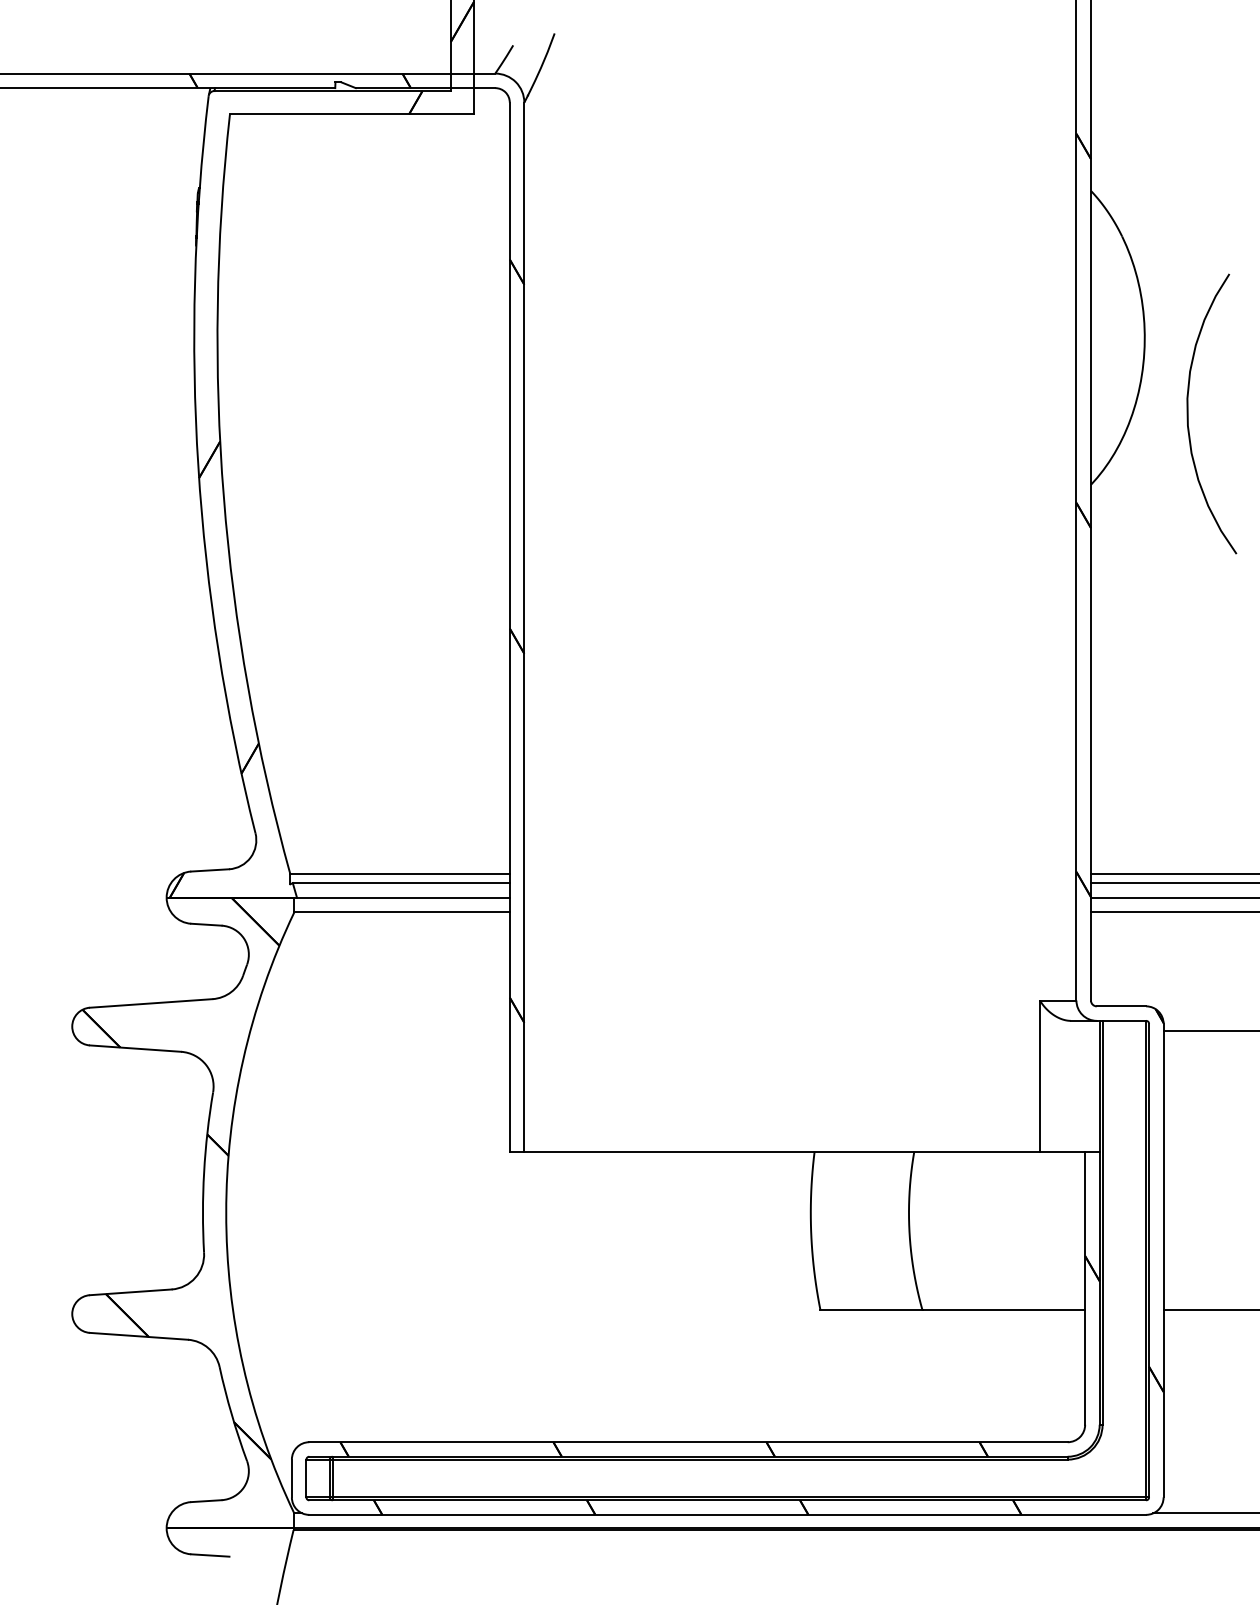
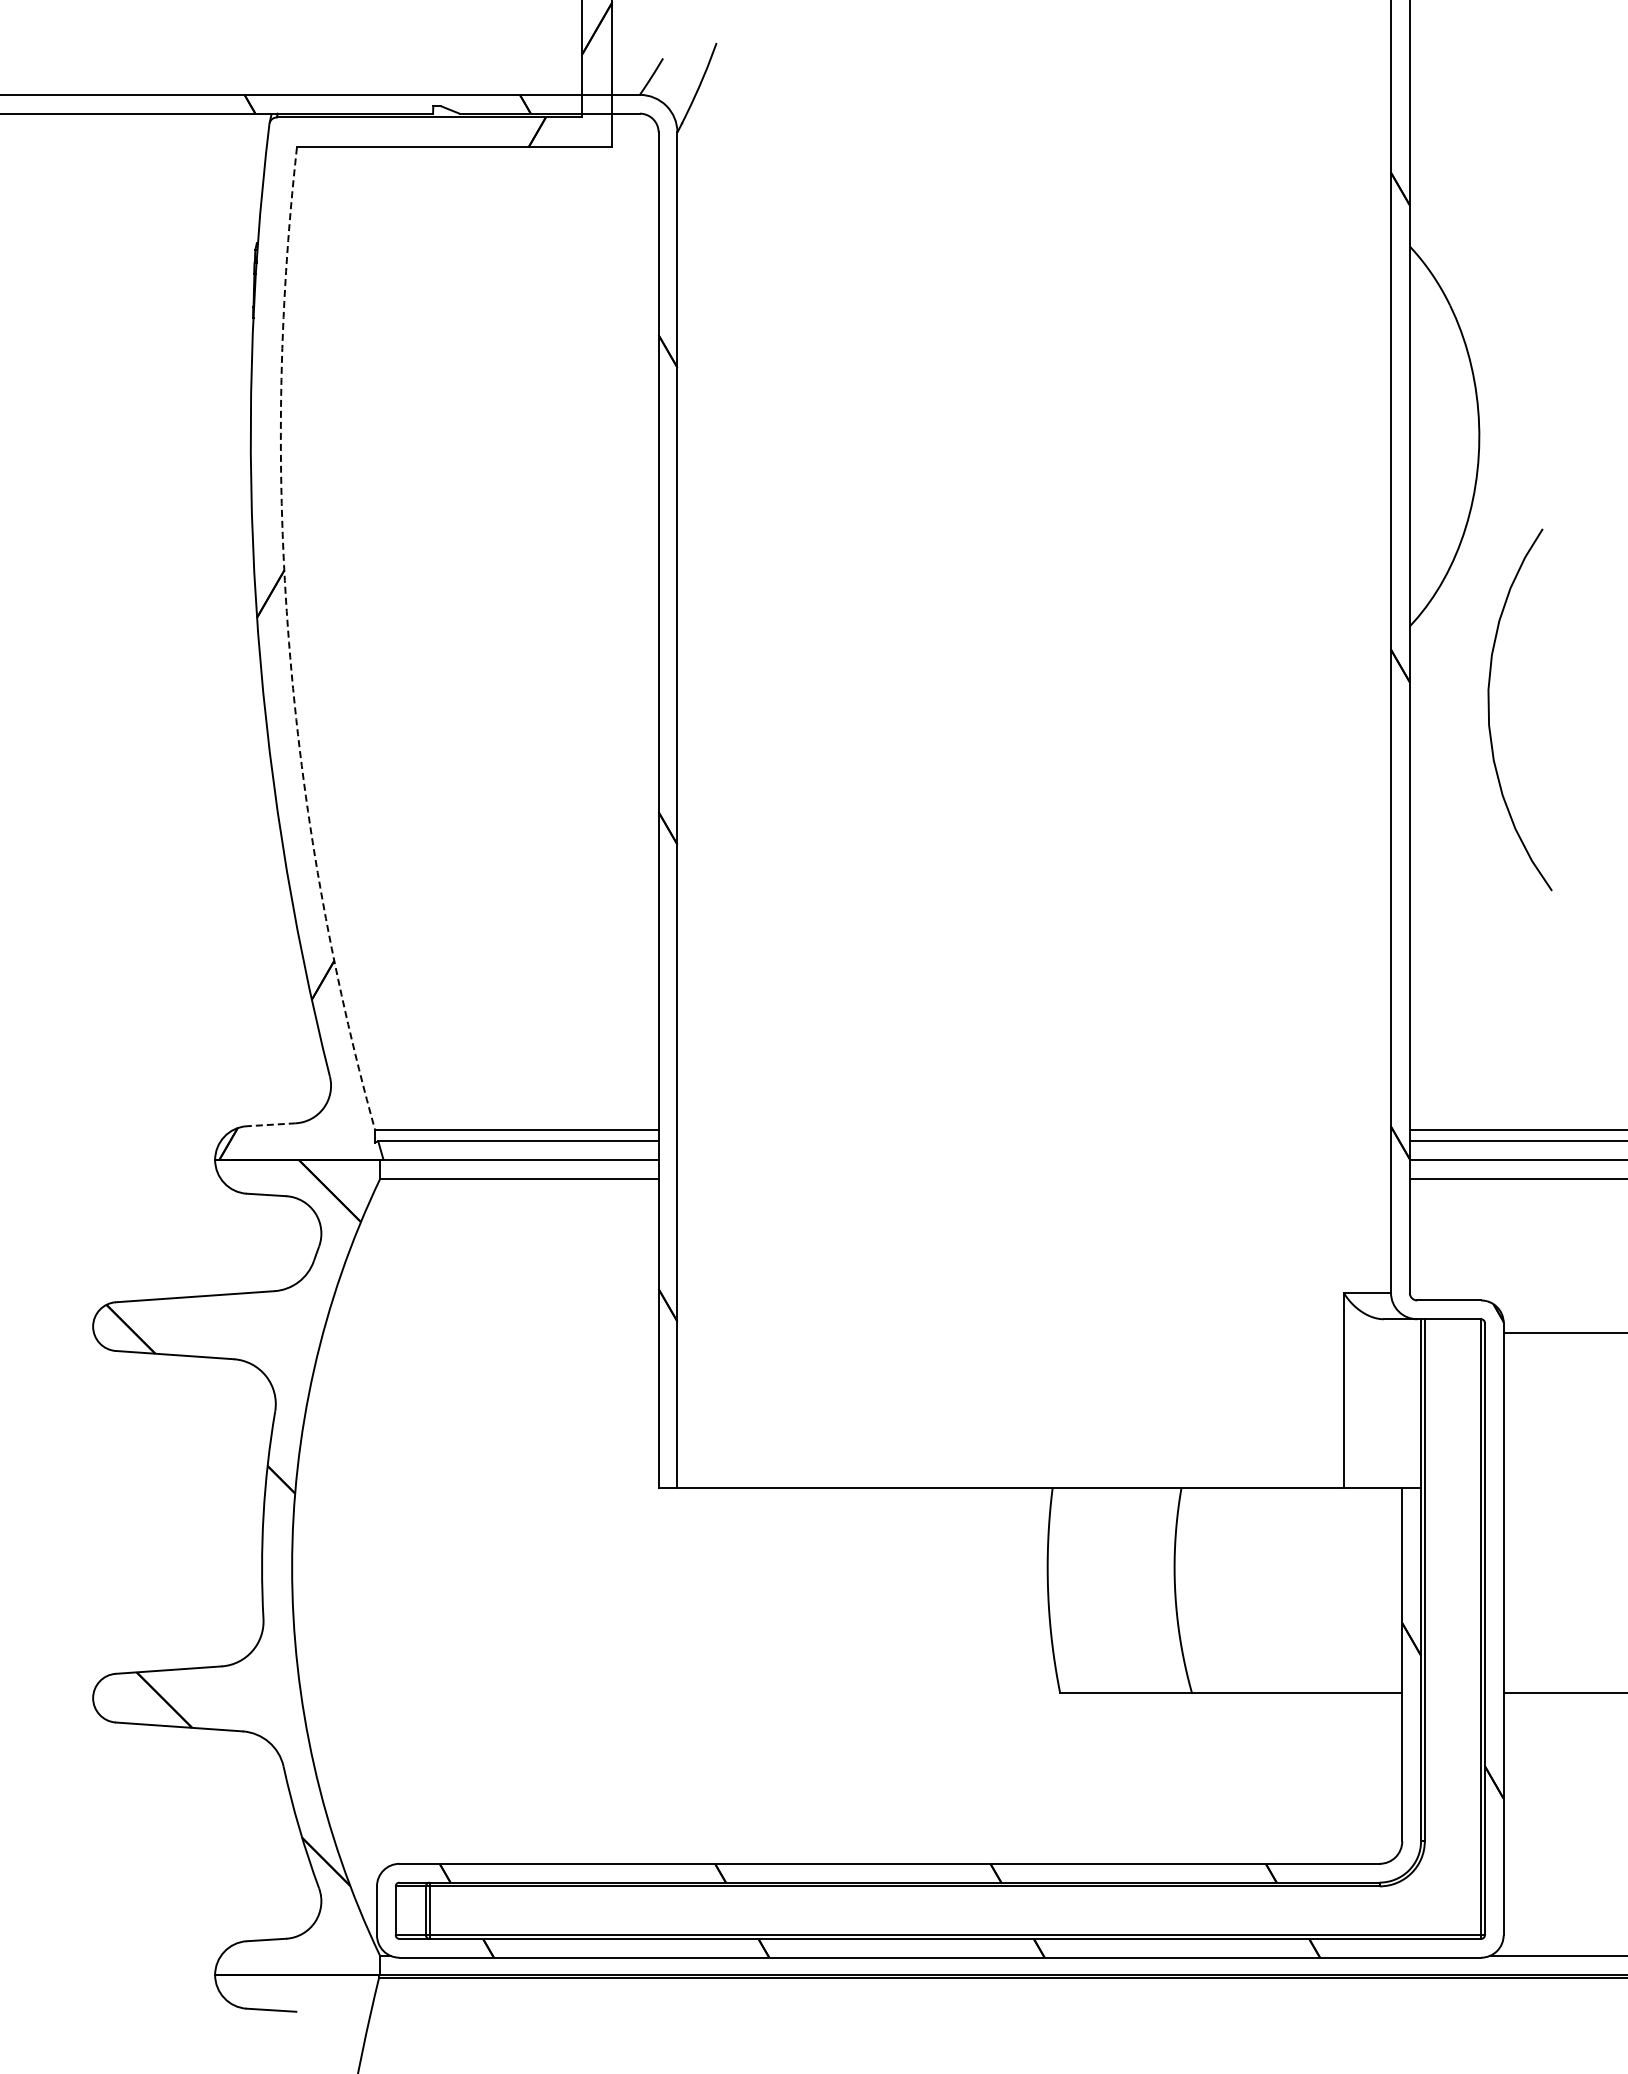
curve: (1188, 413) -> (1489, 709), moved
arc: (224, 497) -> (289, 642), solid -> dashed
line: (209, 870) -> (270, 1124), solid -> dashed

